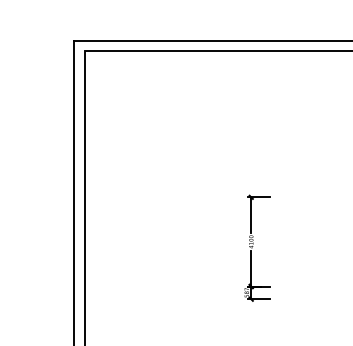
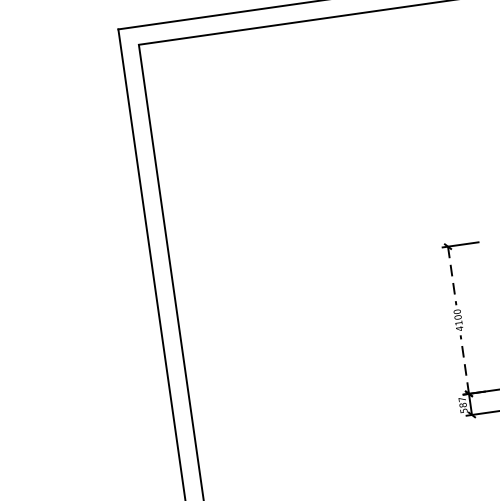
line: (251, 215) -> (452, 276), solid -> dashed
line: (251, 268) -> (465, 364), solid -> dashed

